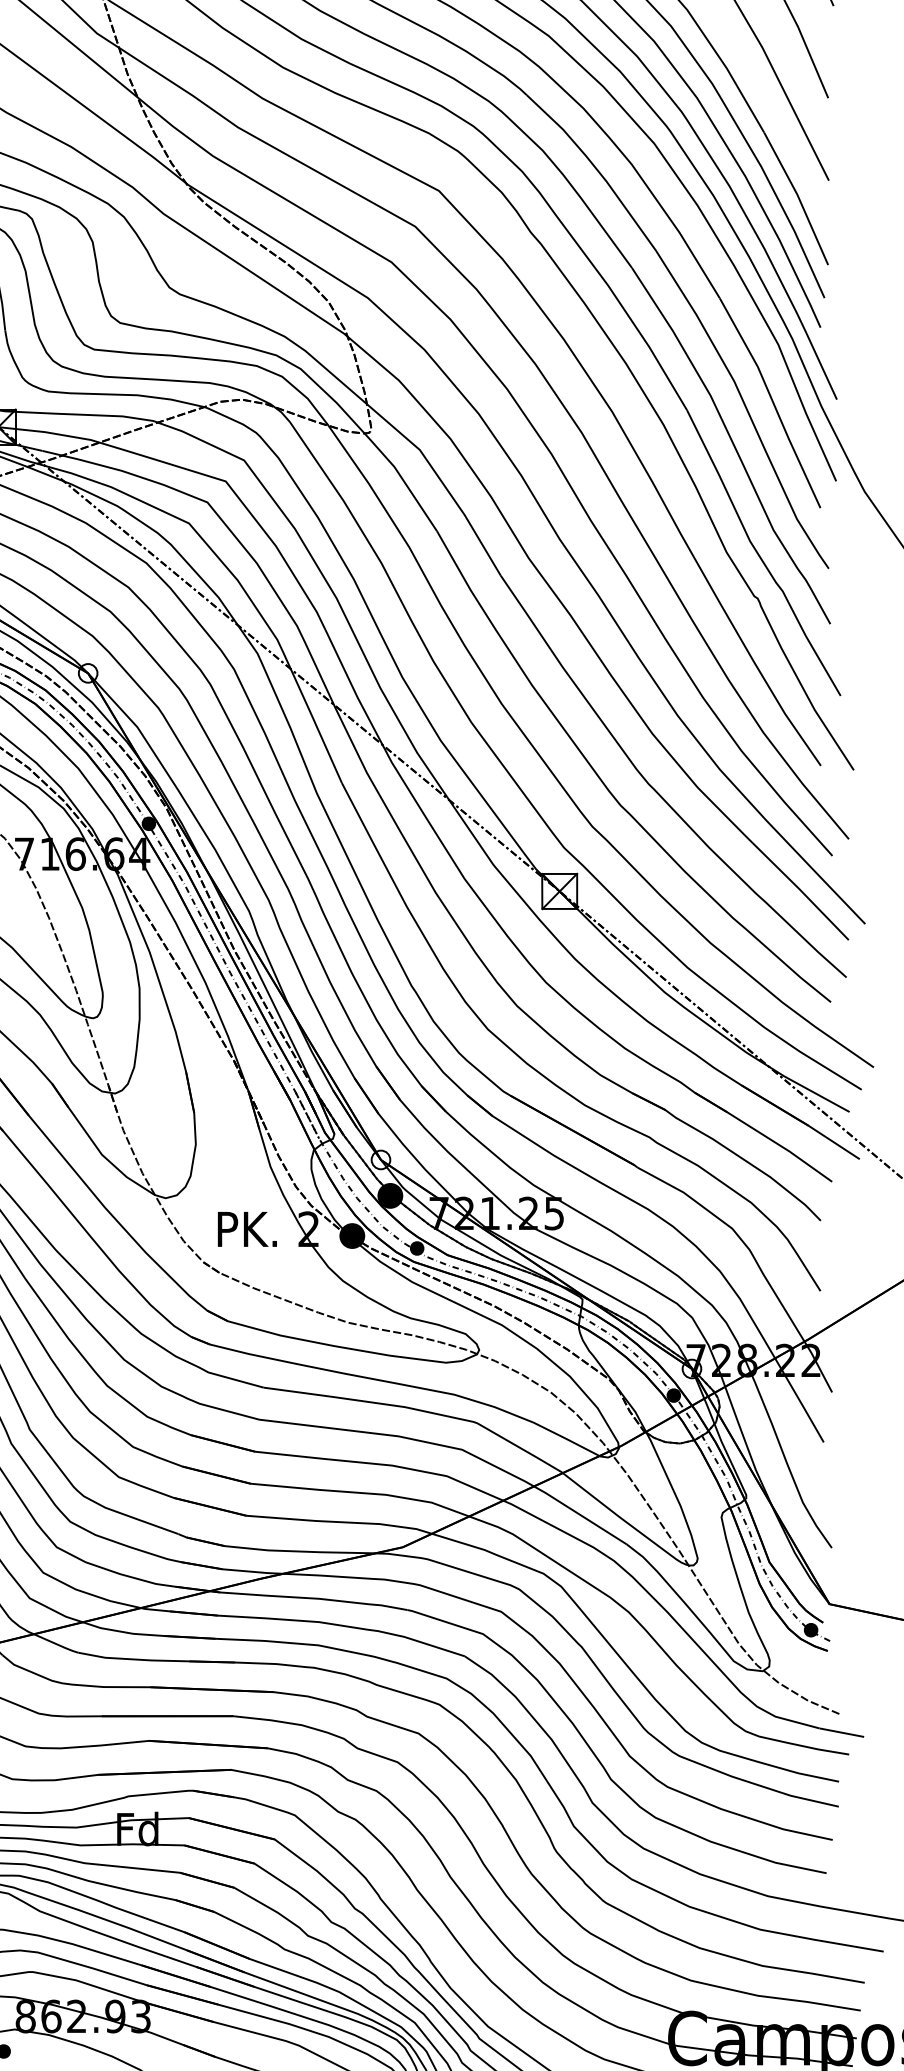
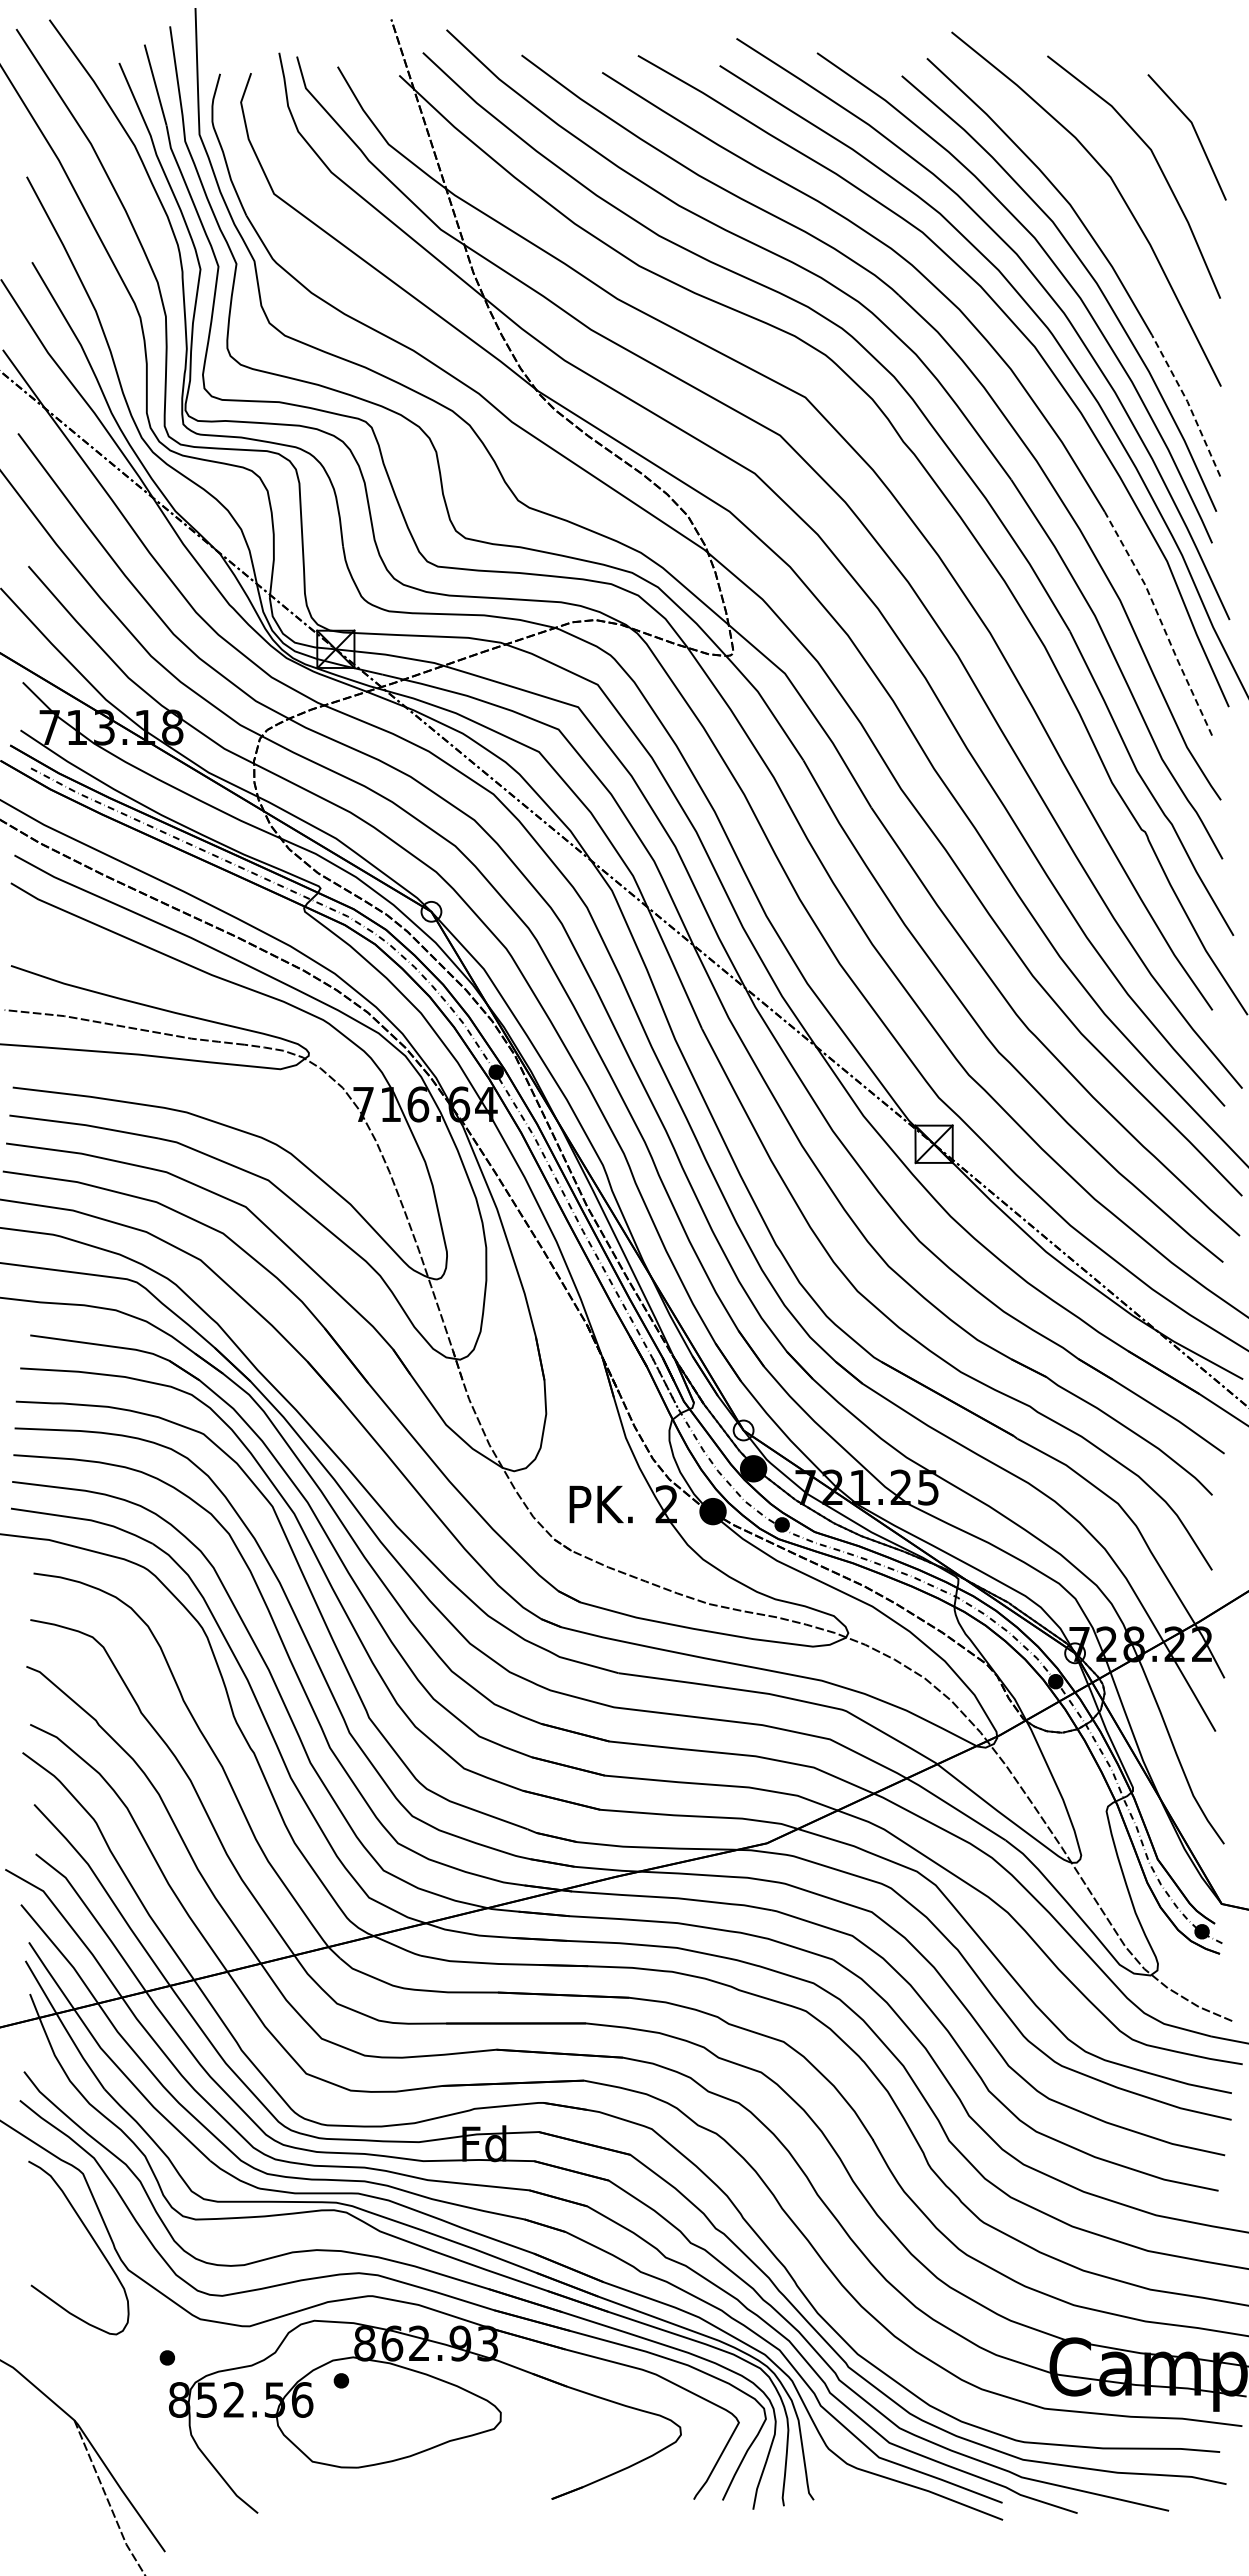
line: (798, 197) -> (1188, 404), solid -> dashed
line: (773, 401) -> (1161, 621), solid -> dashed

